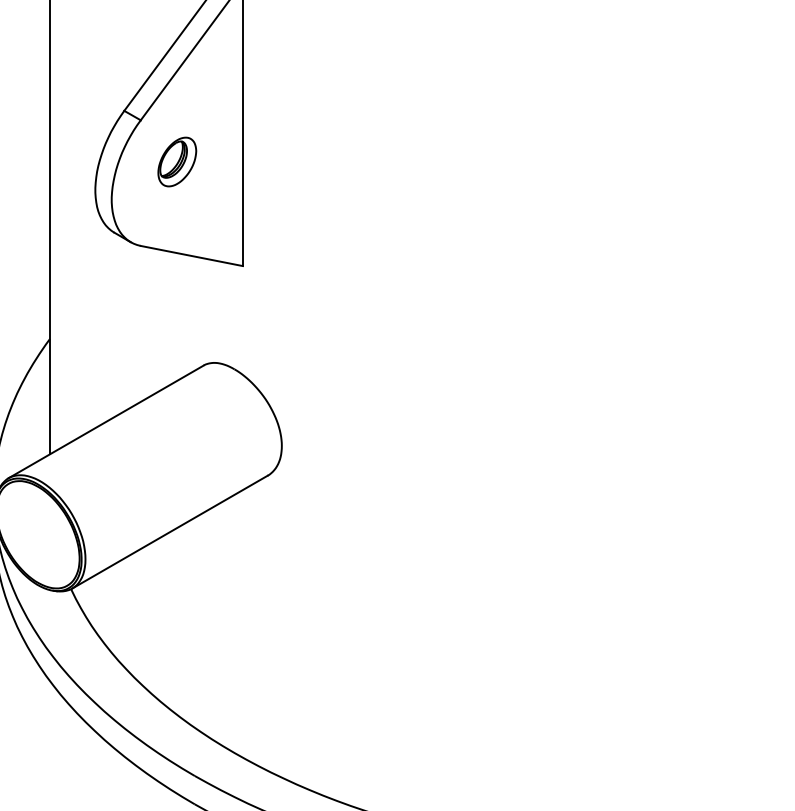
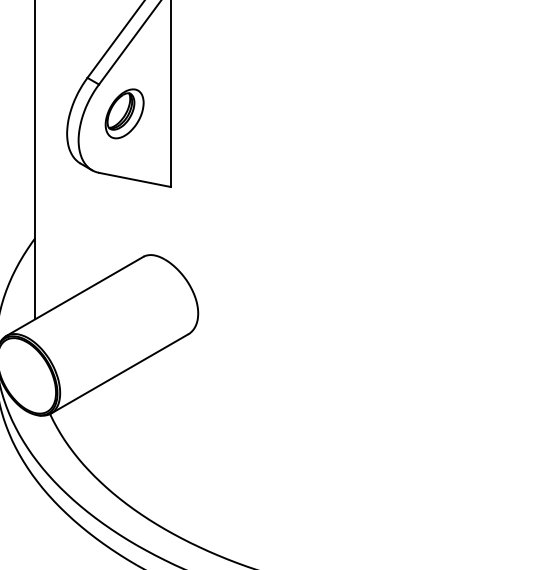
part: (177, 161) -> (124, 113), size x1.43

